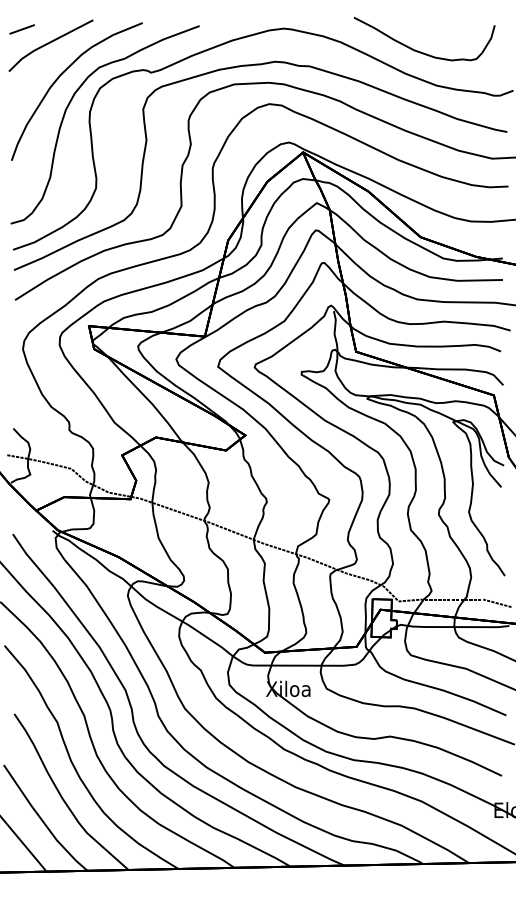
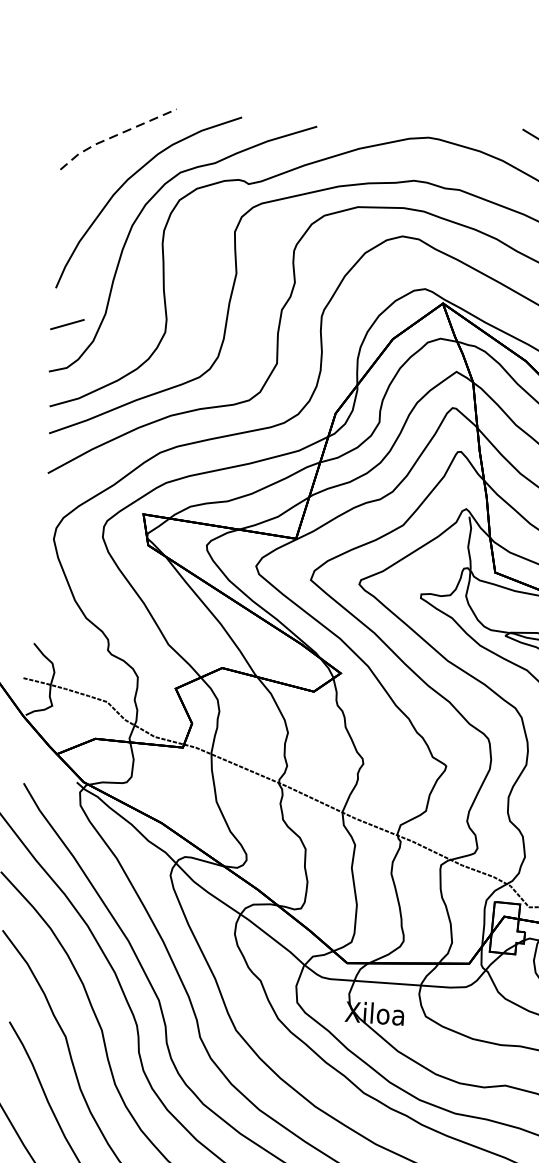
line: (21, 29) -> (66, 324), moved
line: (48, 43) -> (115, 136), solid -> dashed

